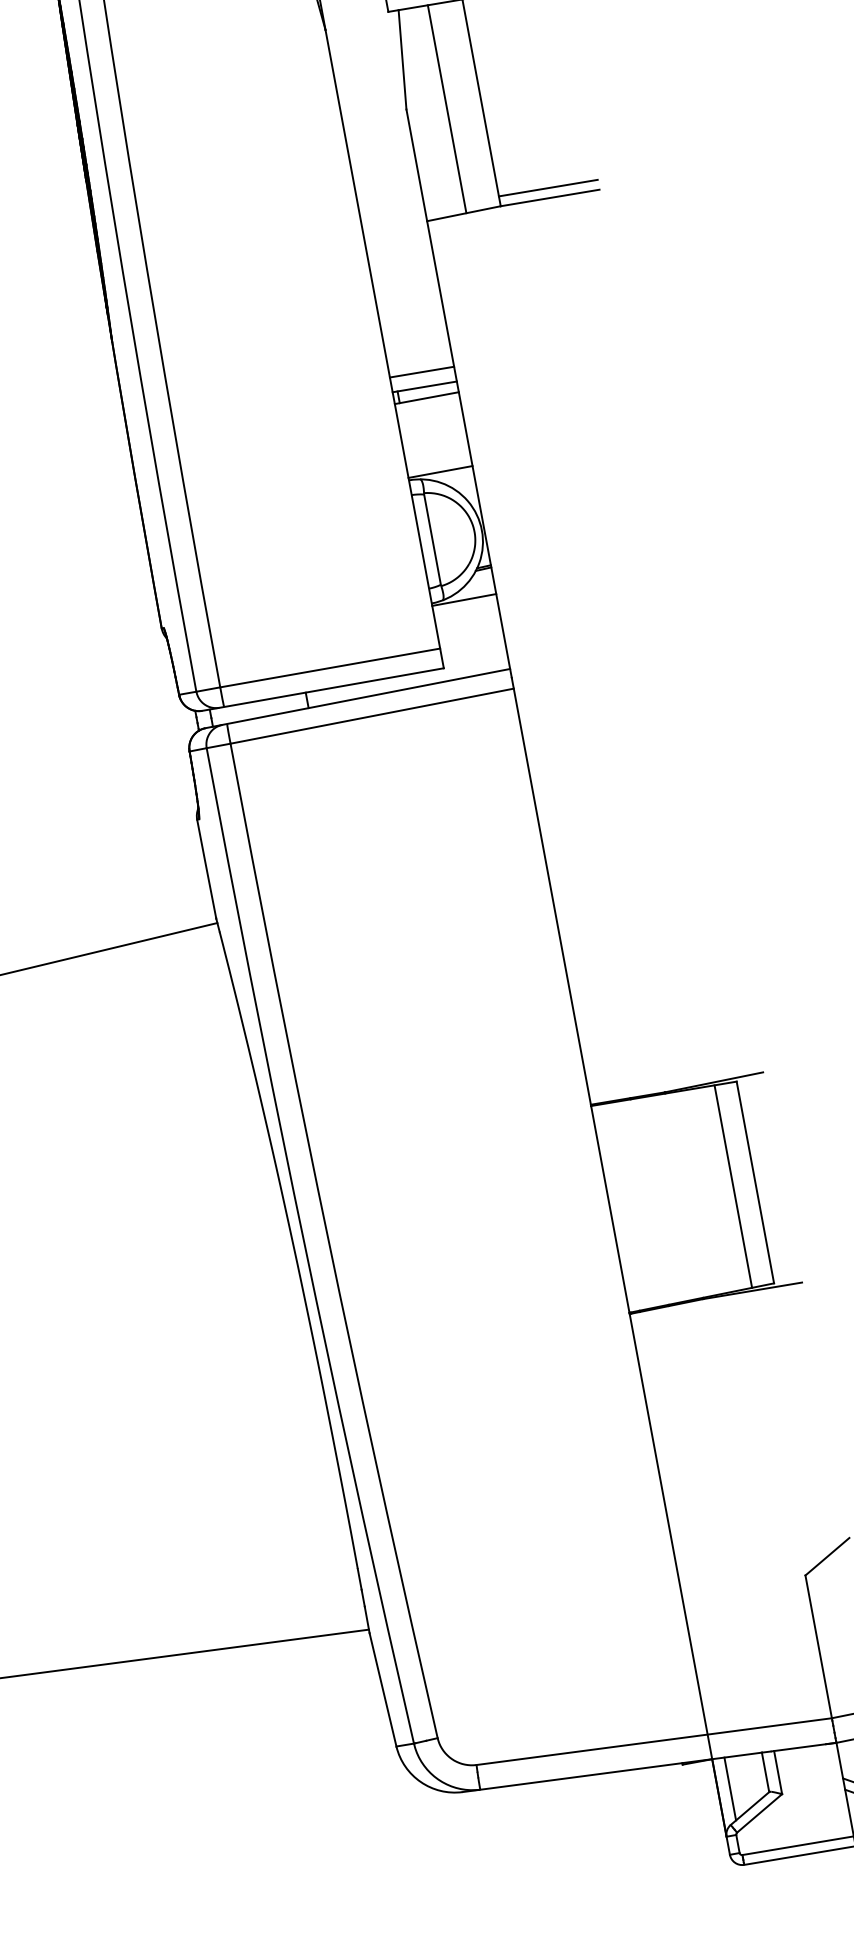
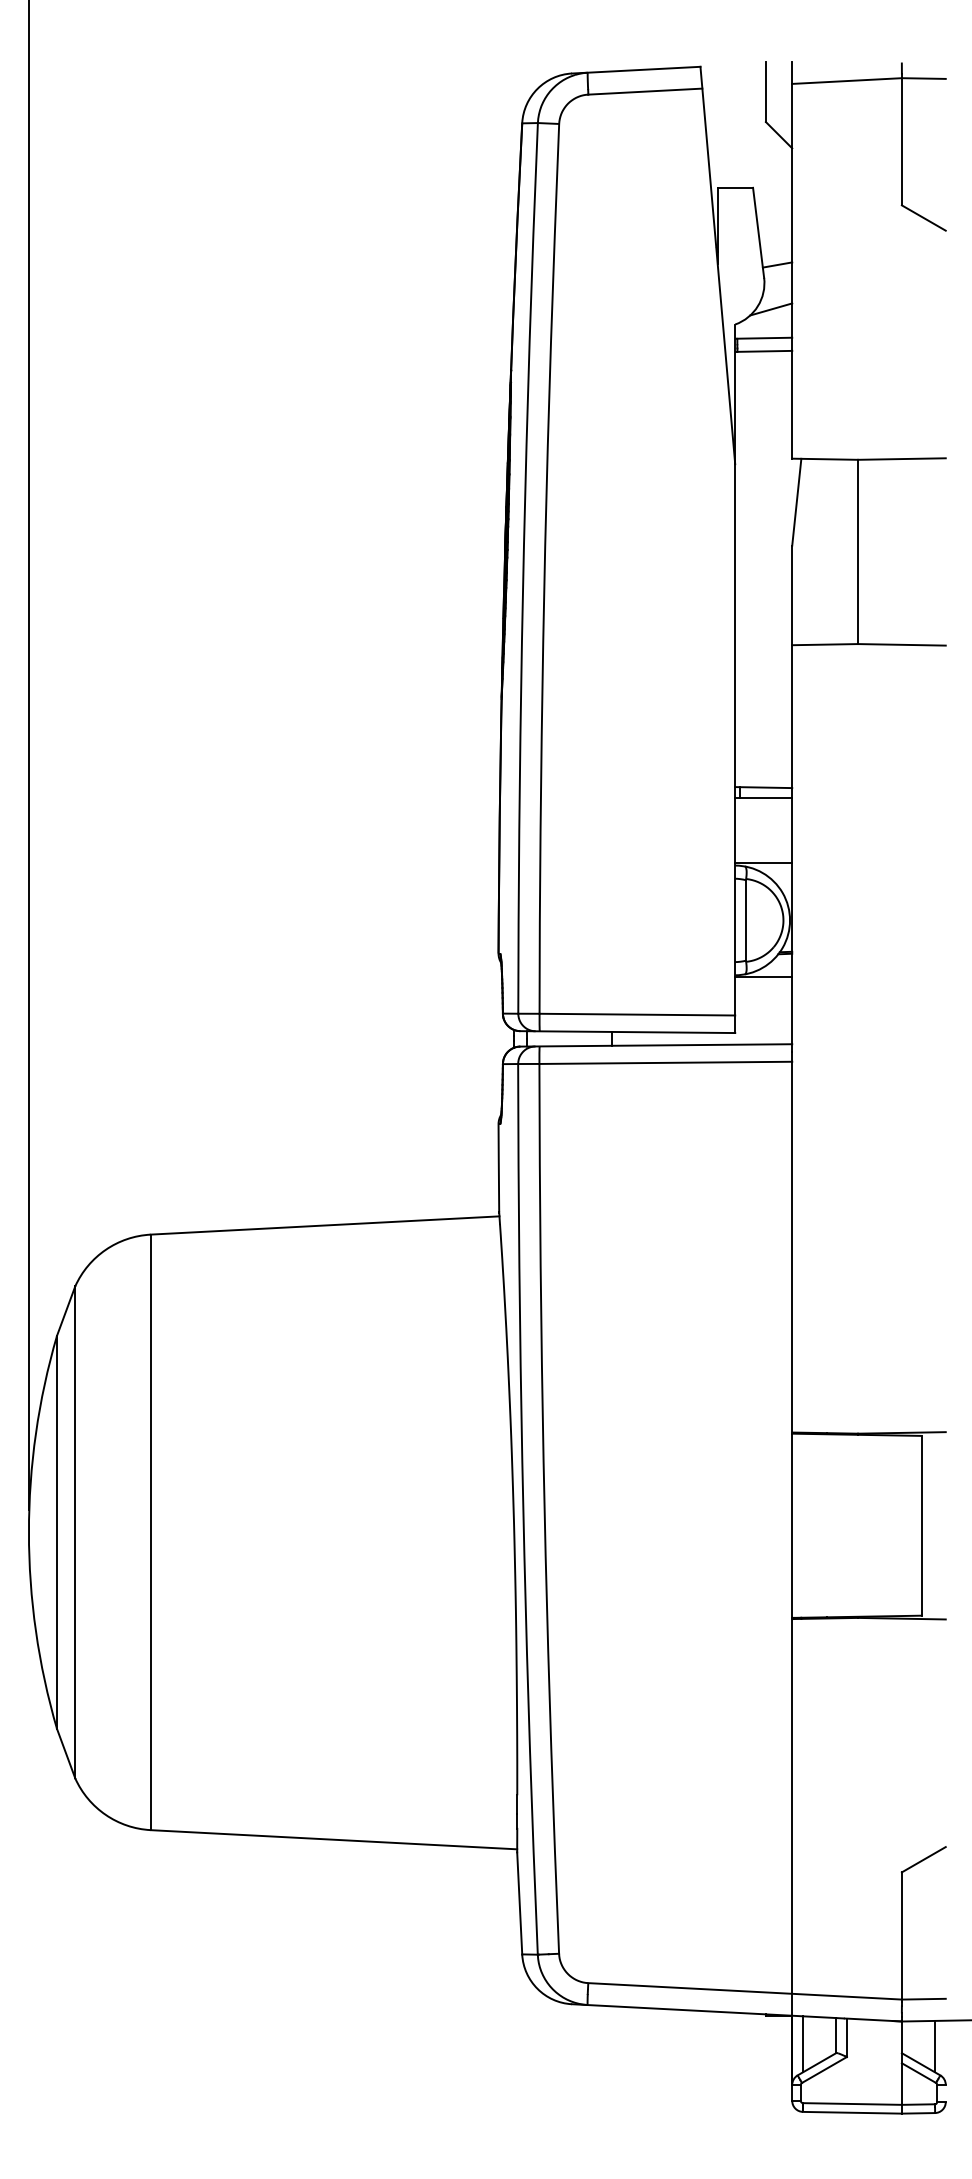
line: (447, 108) -> (827, 551), removed
line: (547, 187) -> (901, 635), removed
line: (421, 371) -> (763, 773), removed
line: (732, 1186) -> (901, 1525), removed

